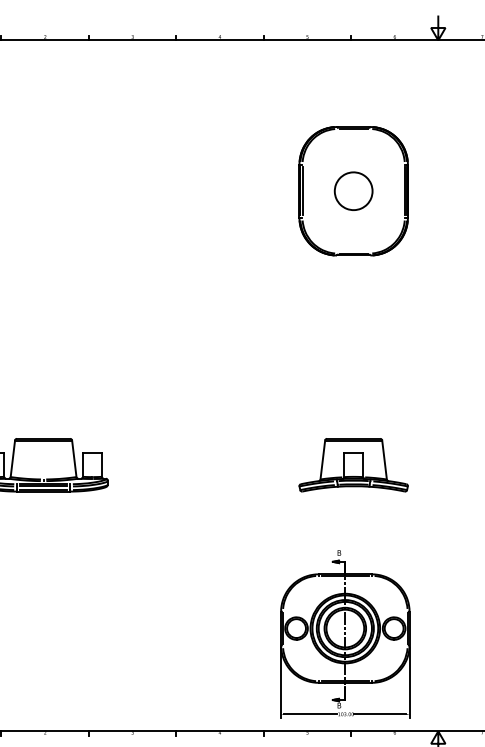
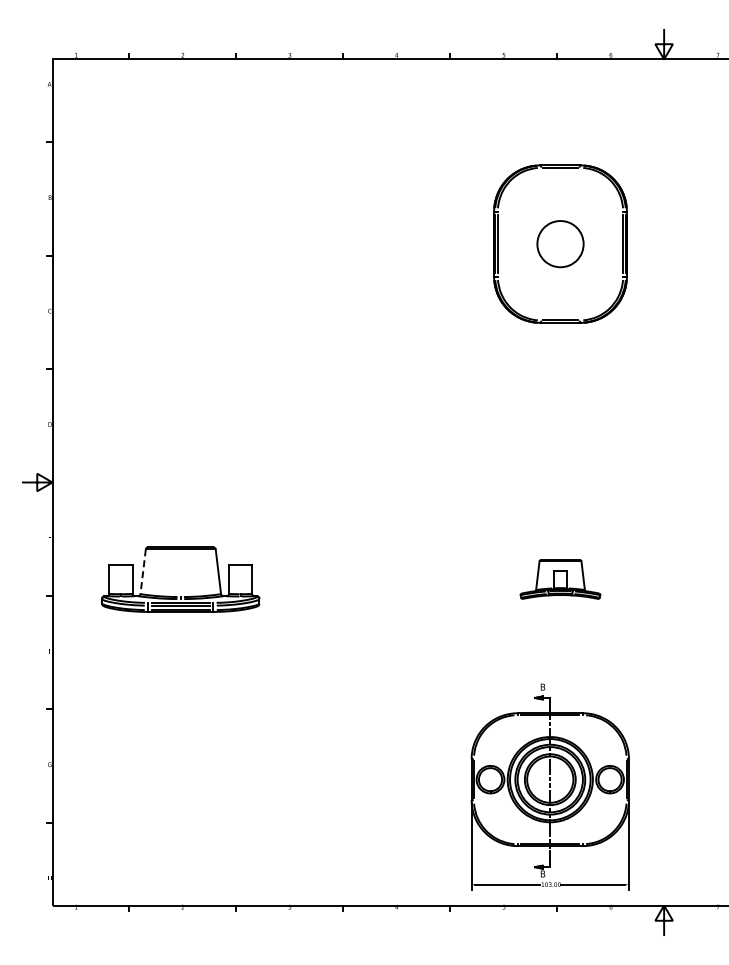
line: (13, 458) -> (143, 571), solid -> dashed
part: (353, 465) -> (560, 579), size x0.6

